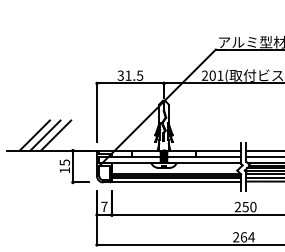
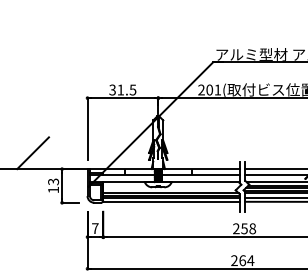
line: (34, 135) -> (21, 153), removed
line: (56, 135) -> (44, 153), removed
text: (64, 162) -> (53, 181), 15 -> 13
text: (253, 206) -> (252, 228), 250 -> 258

